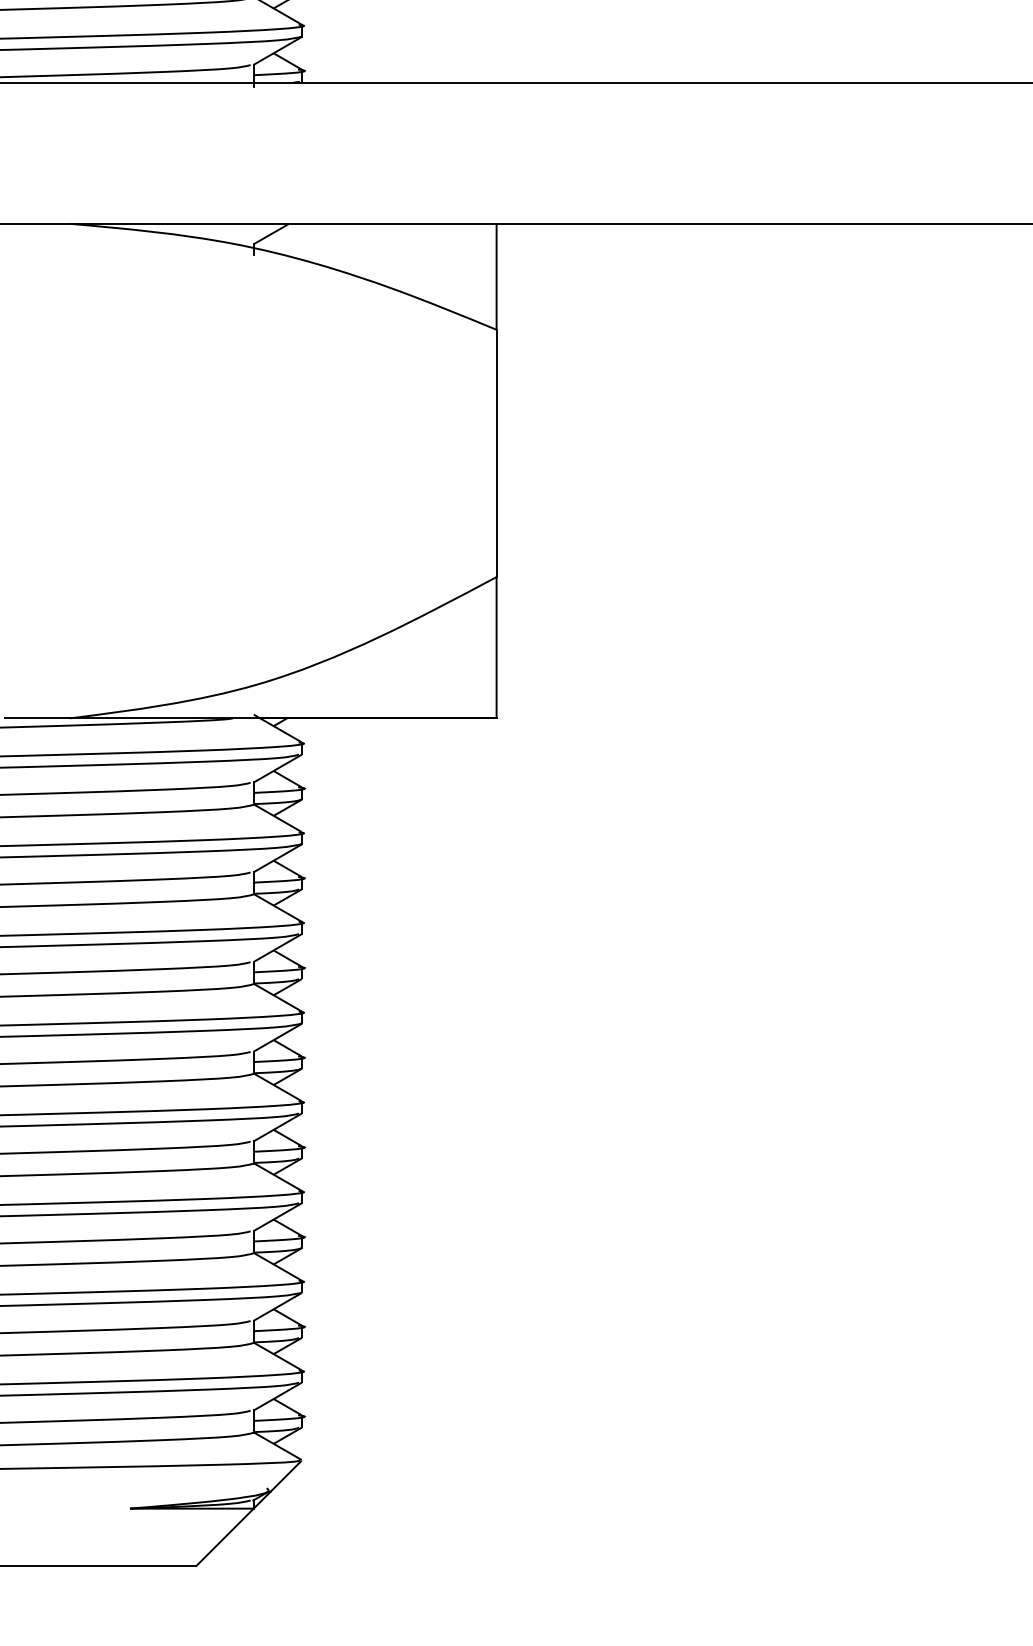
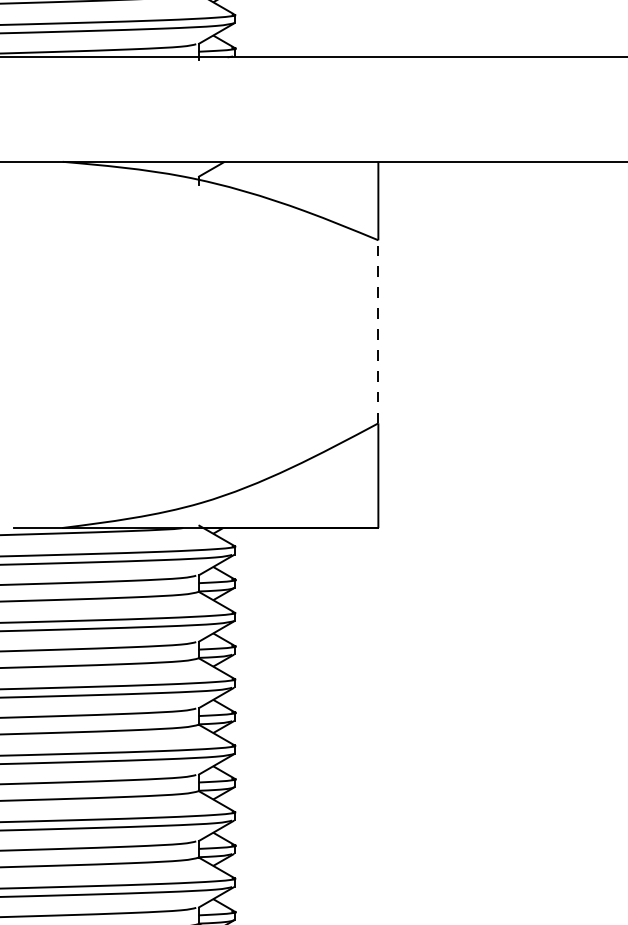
line: (496, 453) -> (378, 331), solid -> dashed

